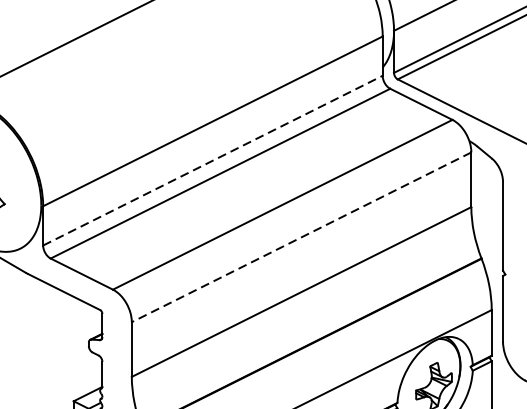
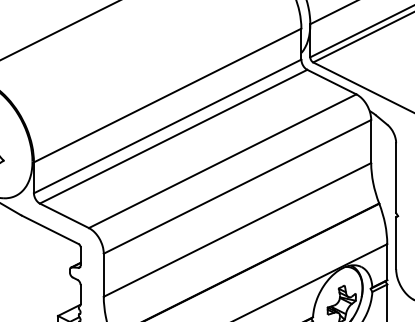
line: (213, 160) -> (168, 126), dashed -> solid
line: (301, 238) -> (237, 187), dashed -> solid

